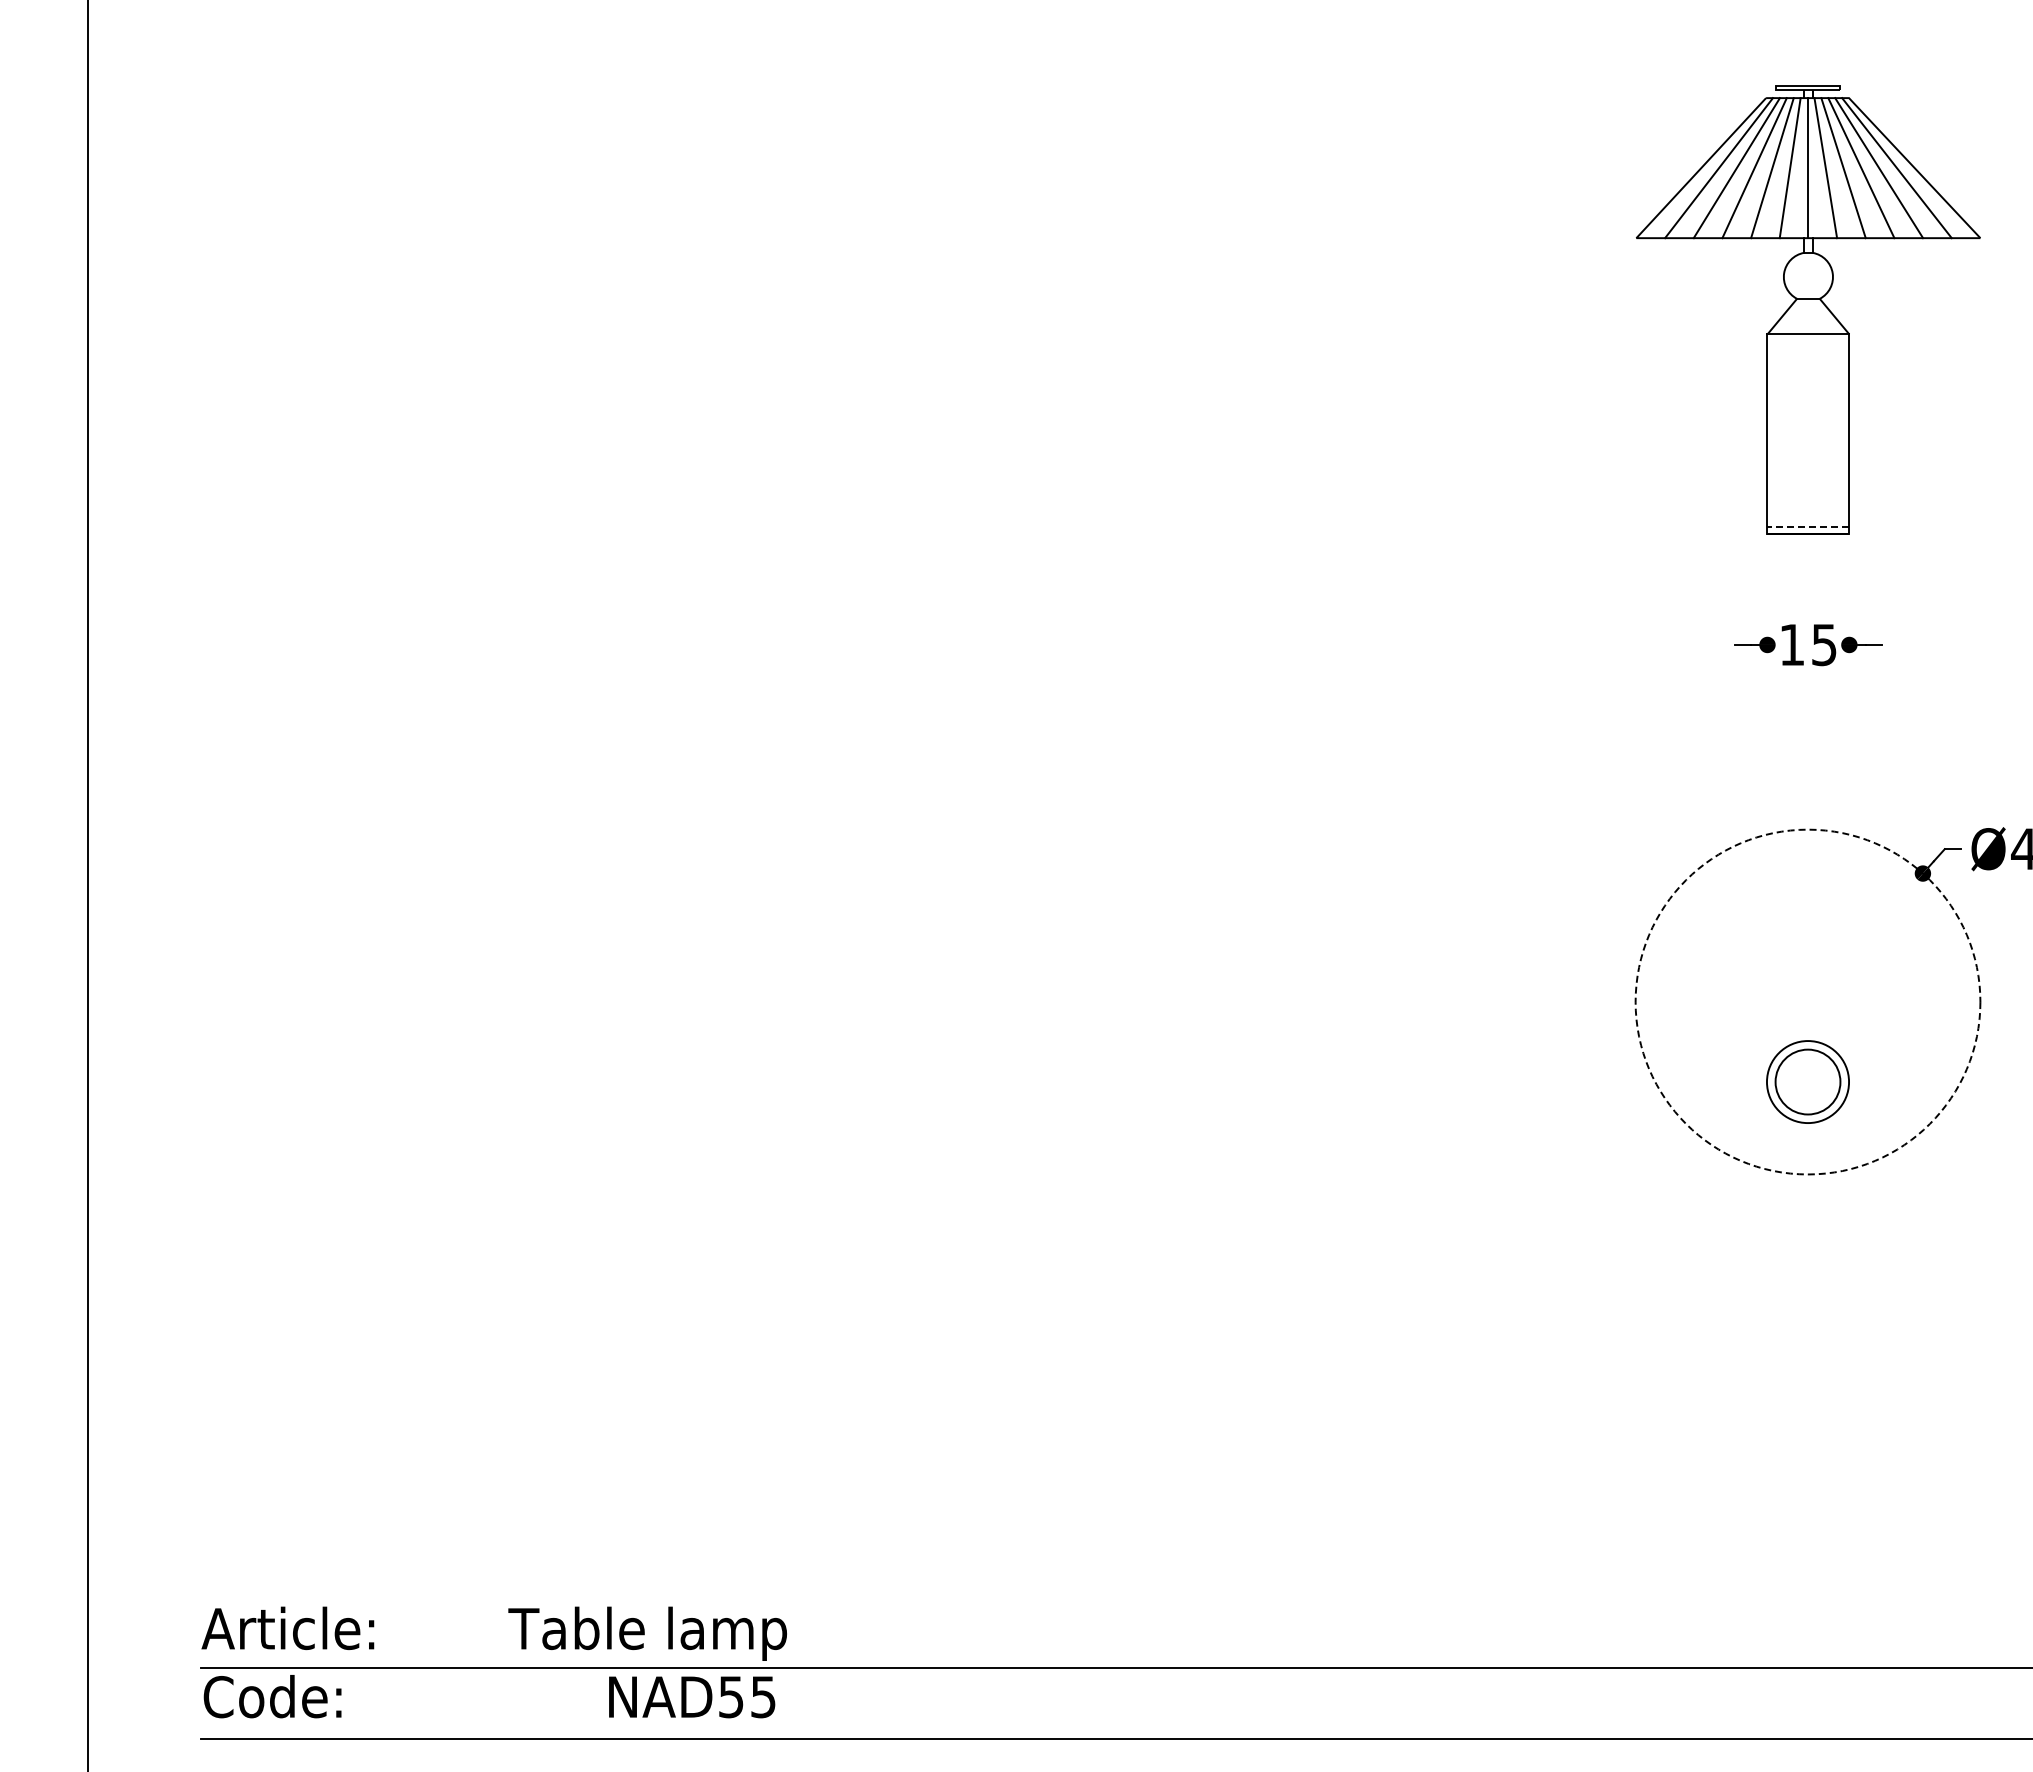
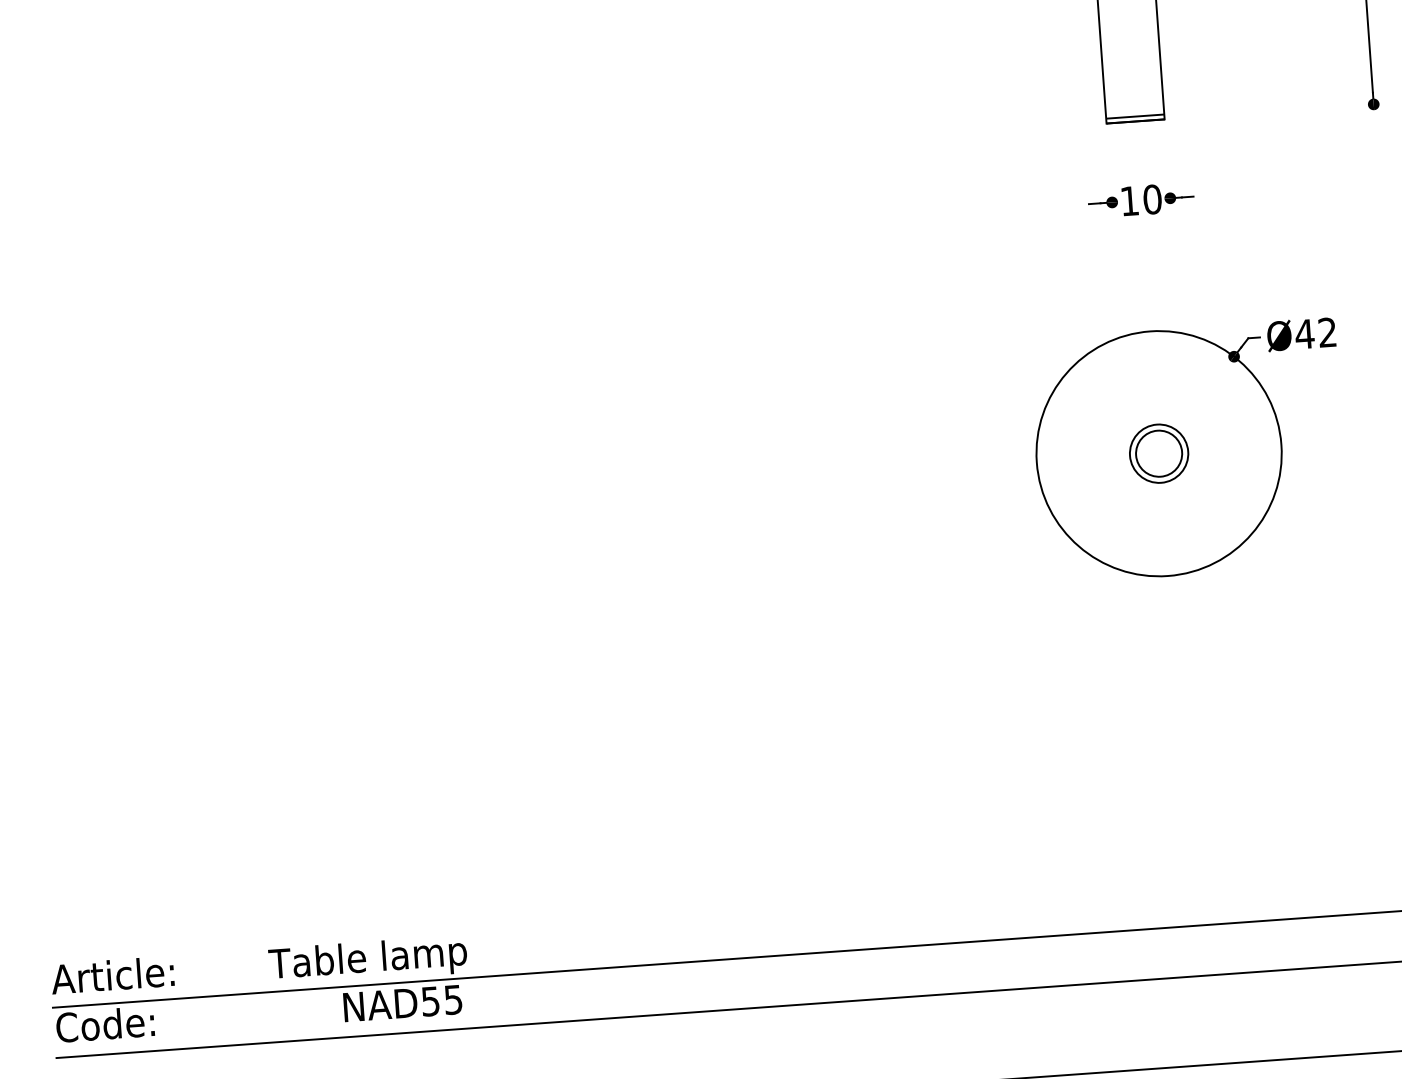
line: (1808, 526) -> (1135, 116), dashed -> solid
text: (1824, 644) -> (1152, 199), 15 -> 10
circle: (1807, 1001) -> (1158, 453), dashed -> solid
part: (1807, 1081) -> (1158, 453), moved

